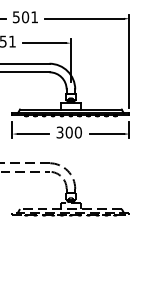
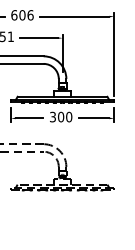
text: (25, 17) -> (22, 15), 501 -> 606

